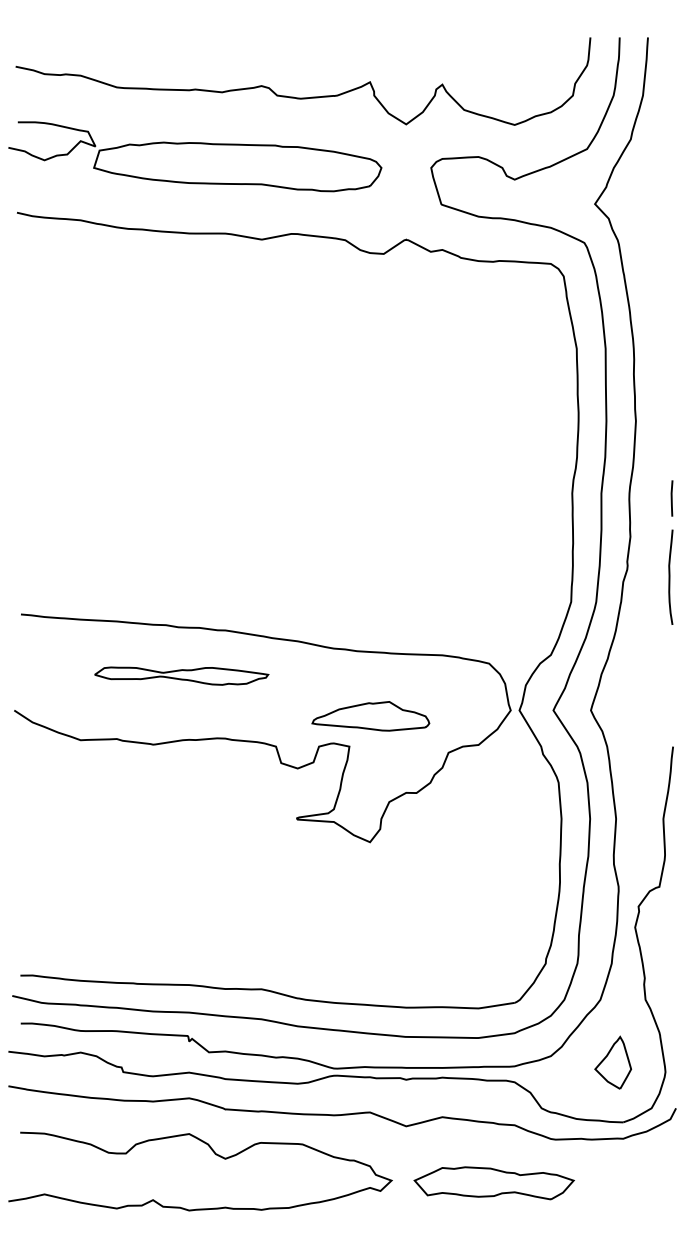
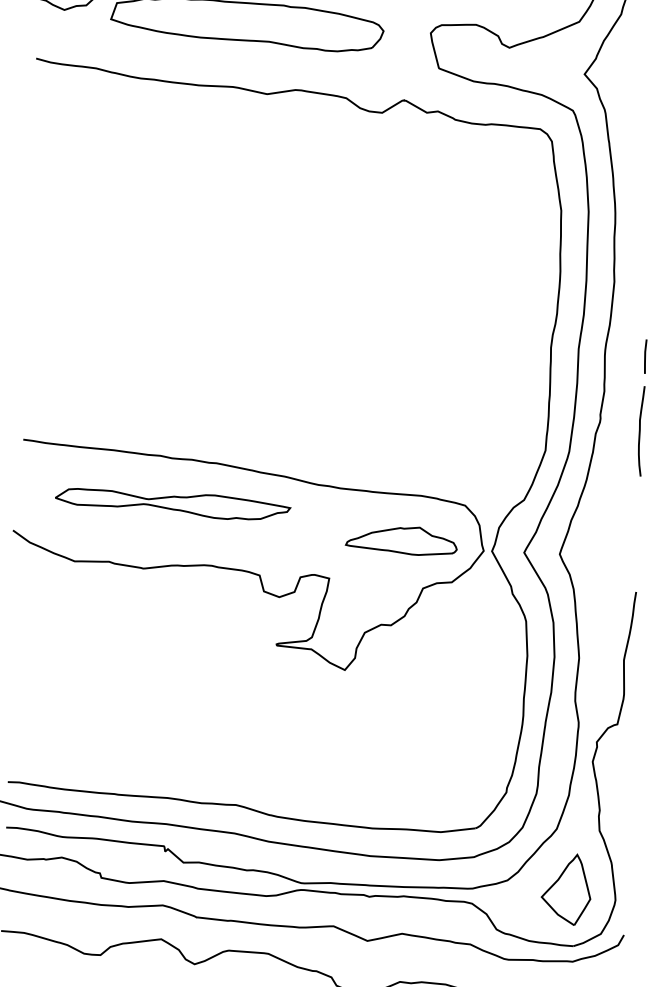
part: (181, 675) -> (172, 504), size x1.43
part: (370, 716) -> (401, 540), moved
part: (612, 1062) -> (565, 888), size x1.43

